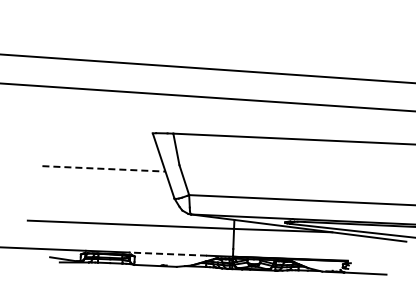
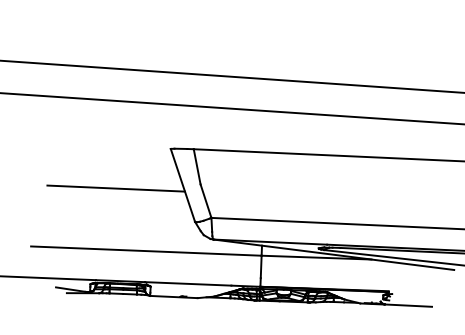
line: (103, 168) -> (115, 188), dashed -> solid
line: (168, 254) -> (188, 284), dashed -> solid

